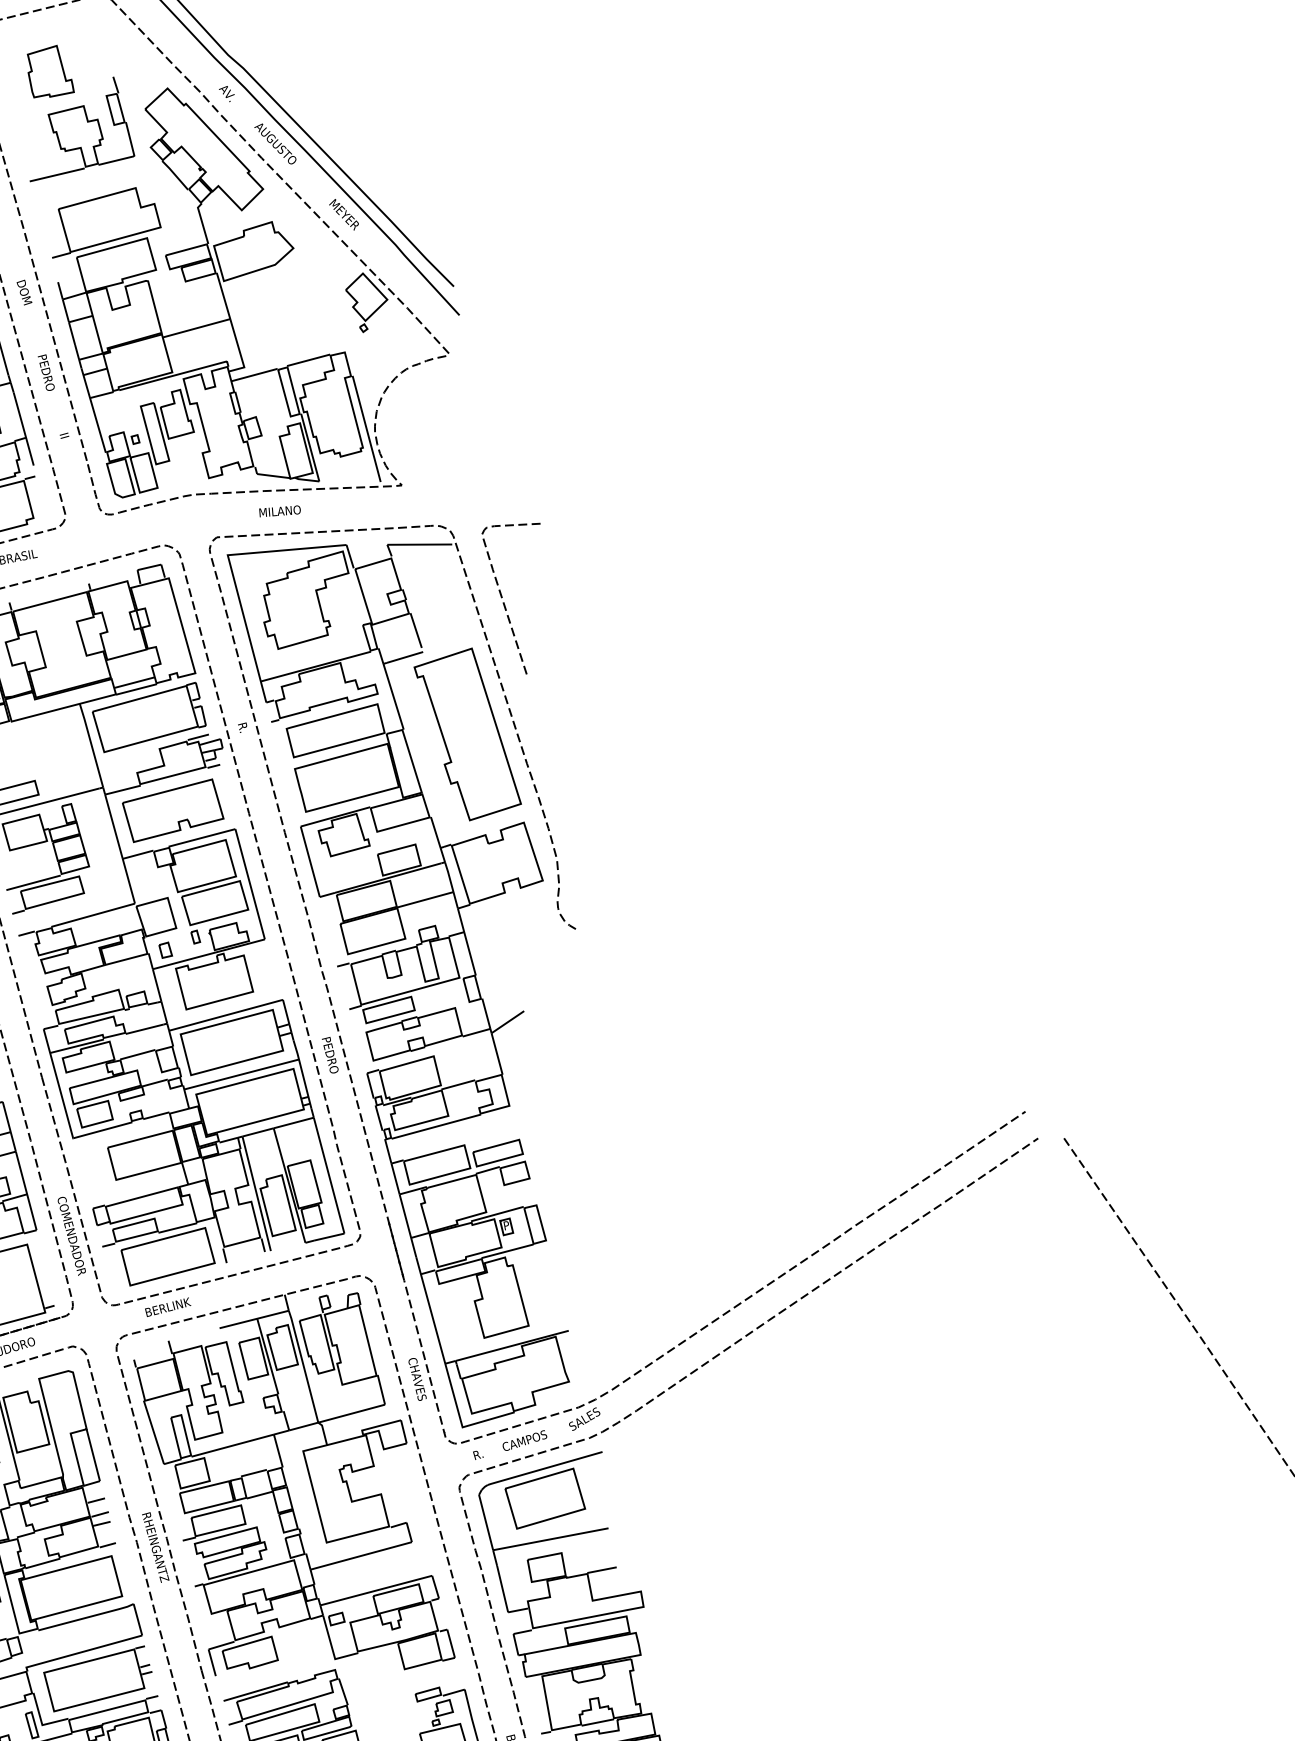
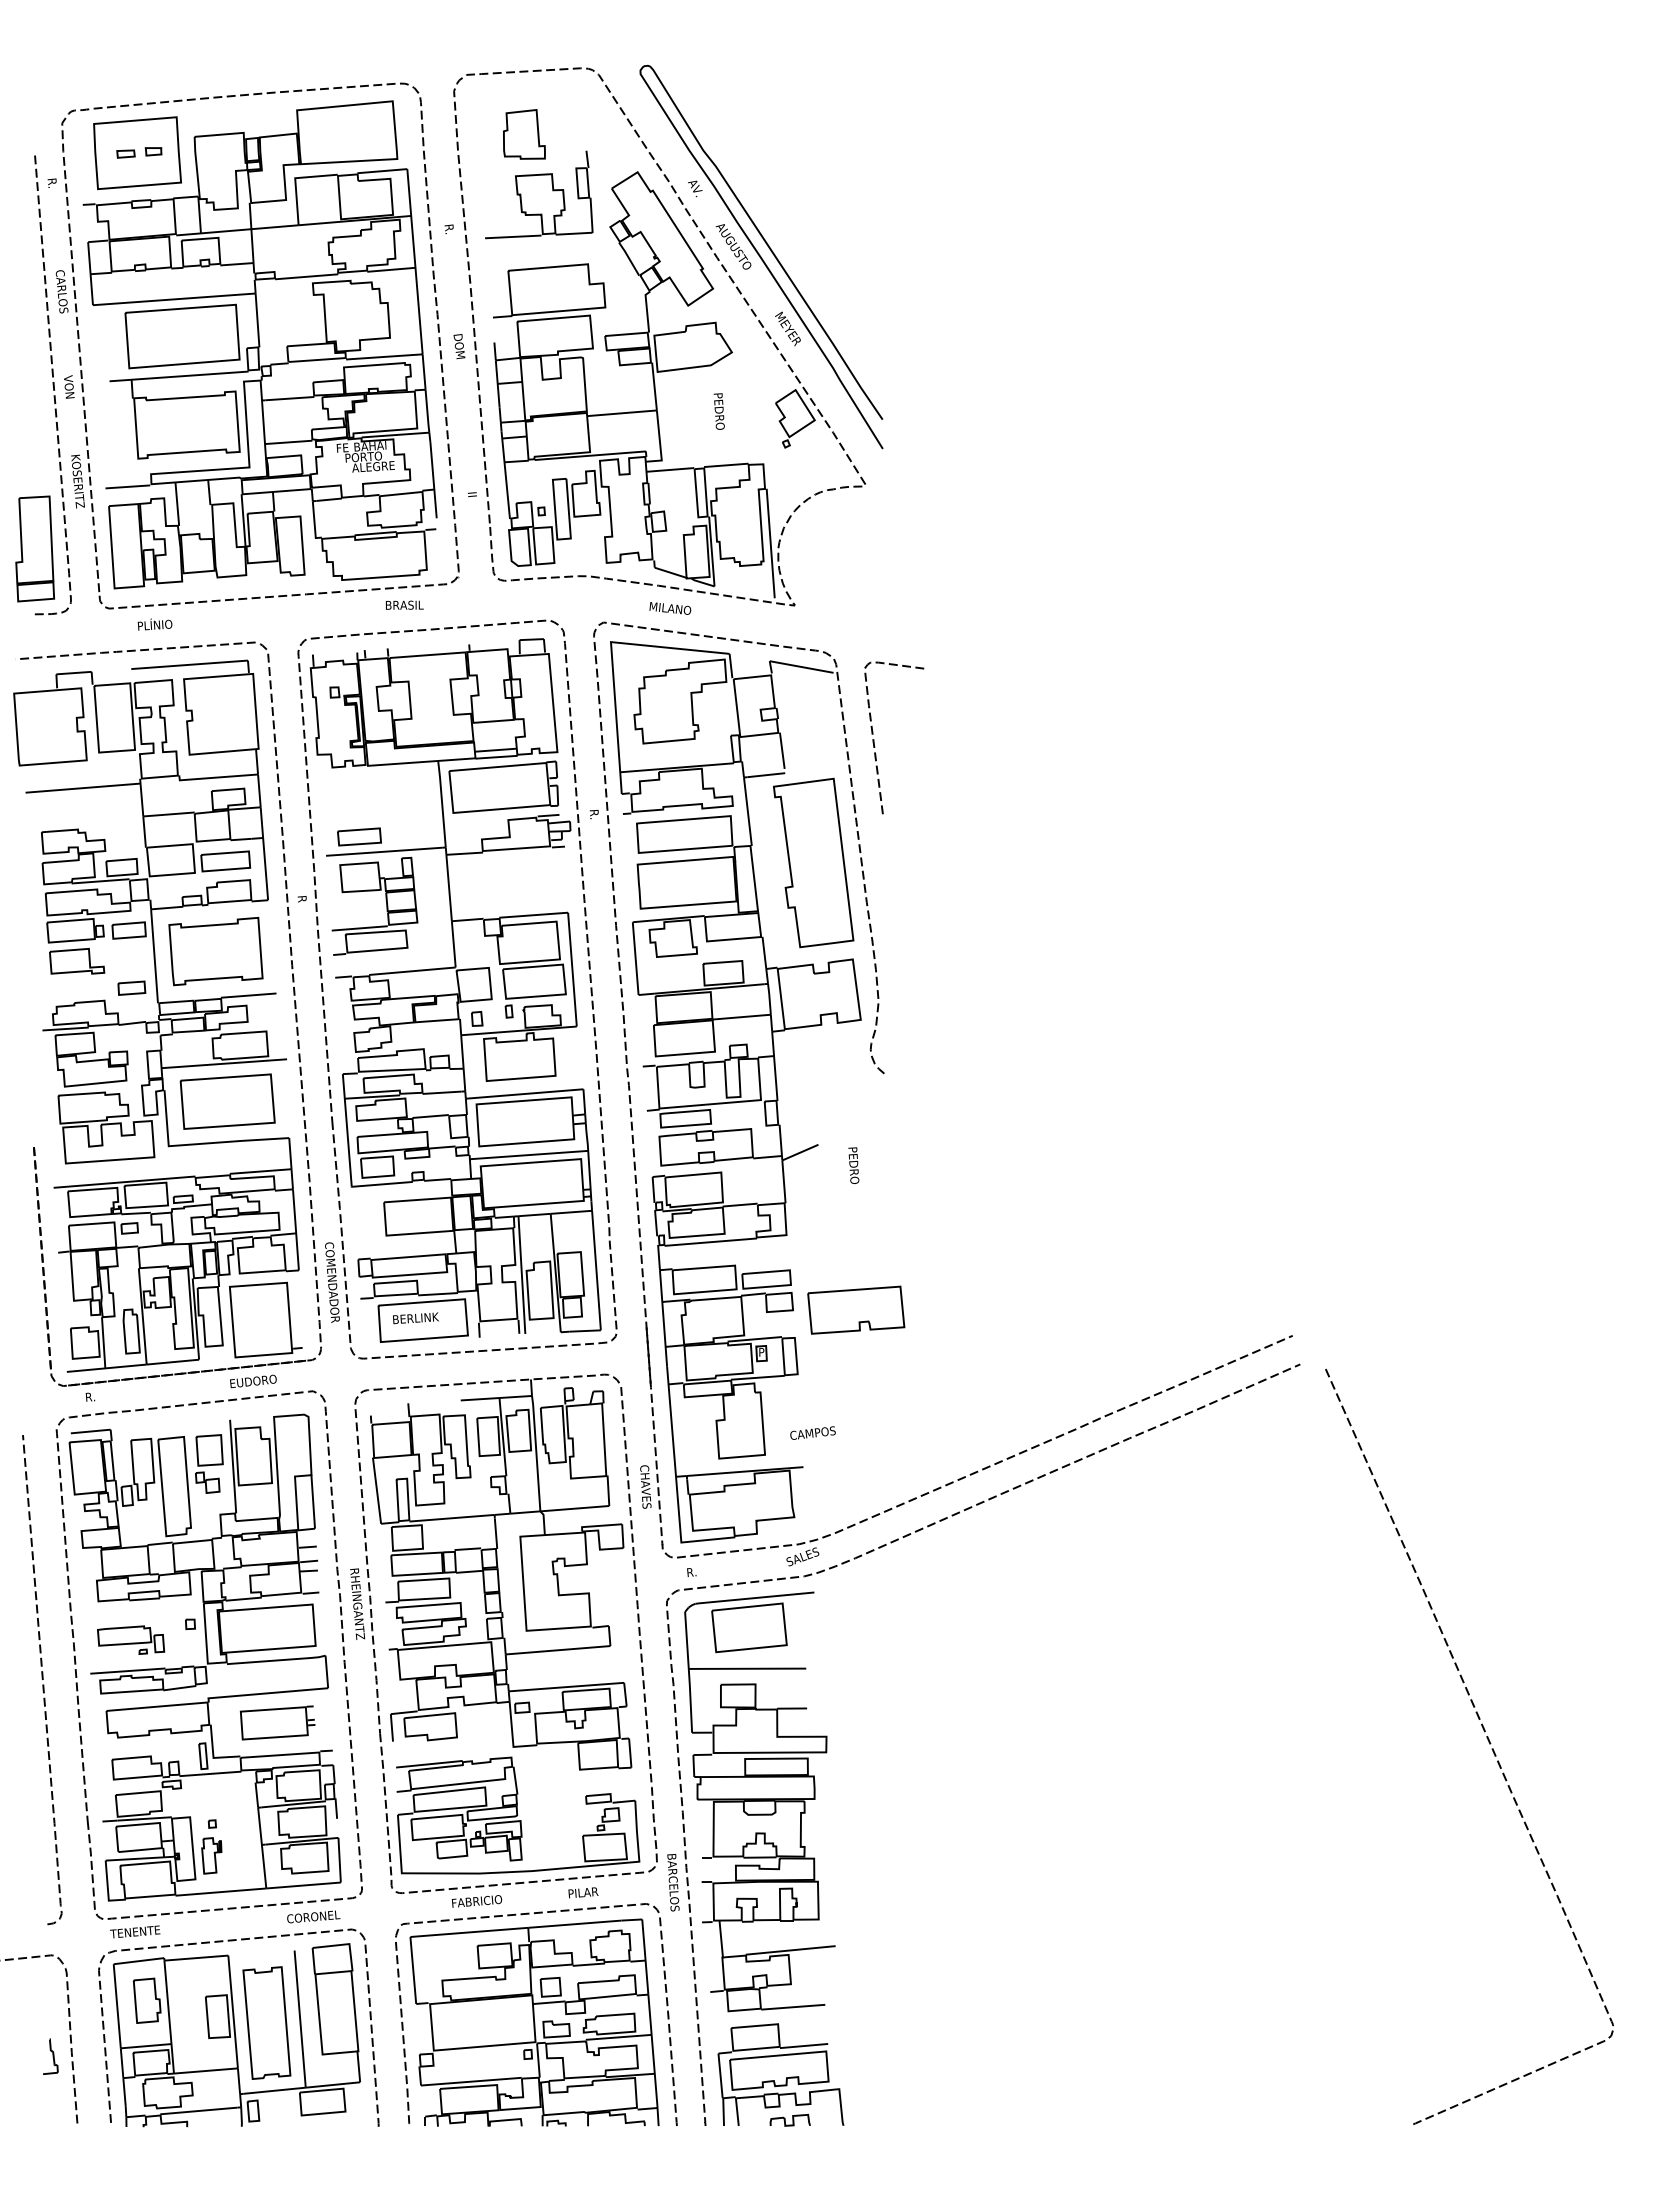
text: (45, 373) -> (718, 411), moved
part: (173, 810) -> (856, 1309), moved
text: (330, 1055) -> (853, 1165), moved
text: (167, 1307) -> (415, 1318), moved
text: (524, 1440) -> (812, 1432), moved
part: (98, 1678) -> (277, 1722), size x0.7

